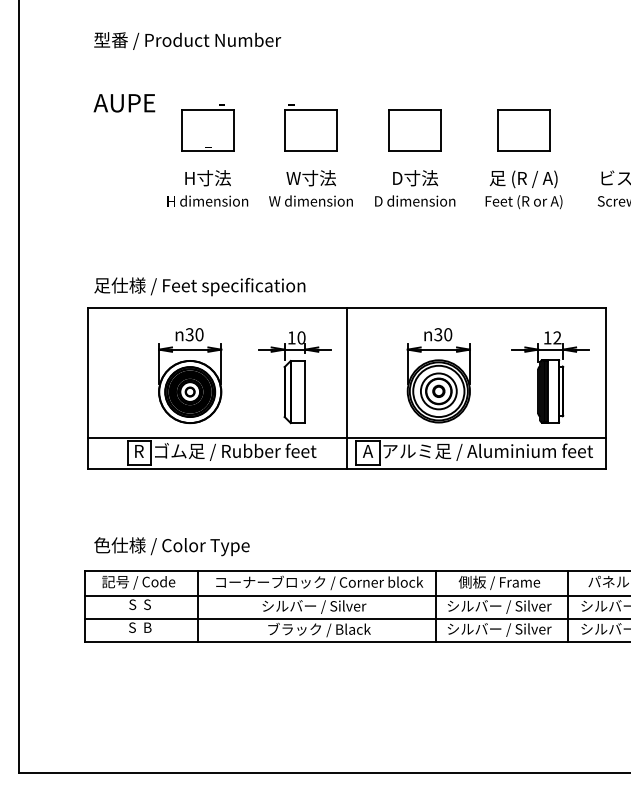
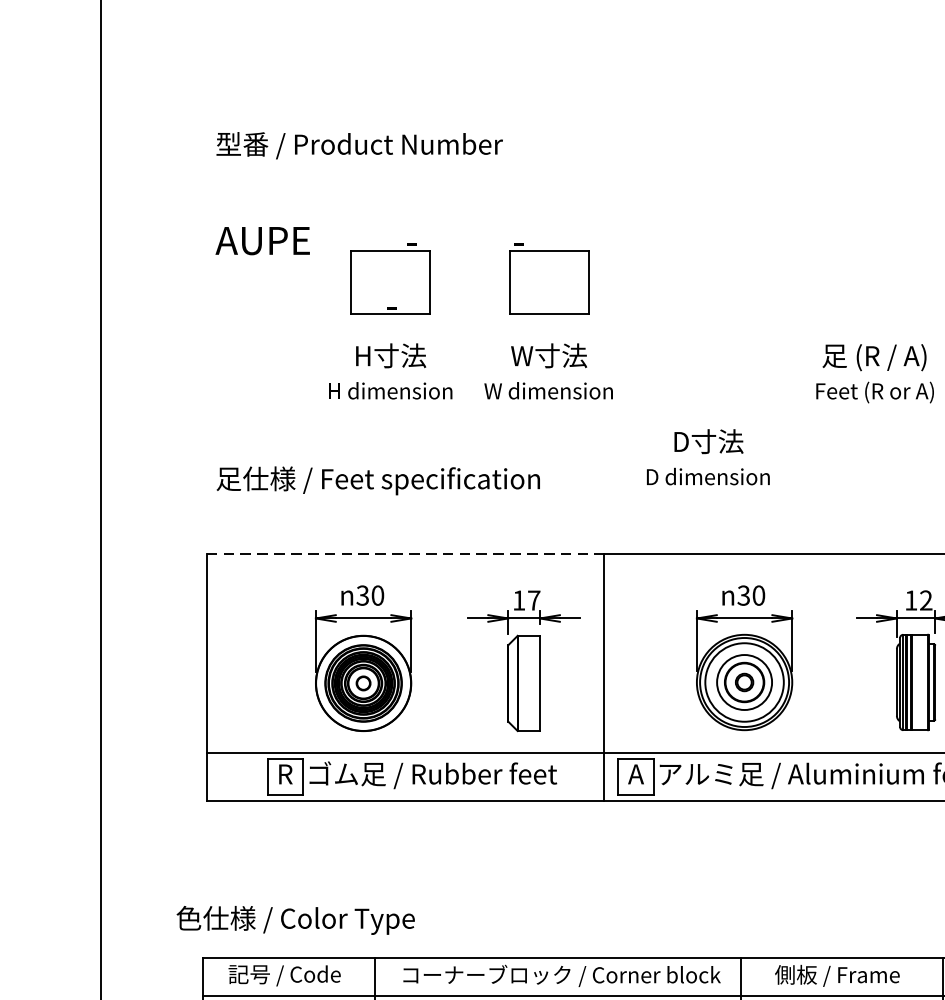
part: (414, 130) -> (707, 282), removed
part: (523, 130) -> (874, 282), removed
text: (415, 188) -> (708, 457), moved
text: (199, 286) -> (377, 480), moved
line: (217, 307) -> (405, 553), solid -> dashed
text: (301, 337) -> (534, 599), 10 -> 17
text: (171, 546) -> (295, 920), moved

